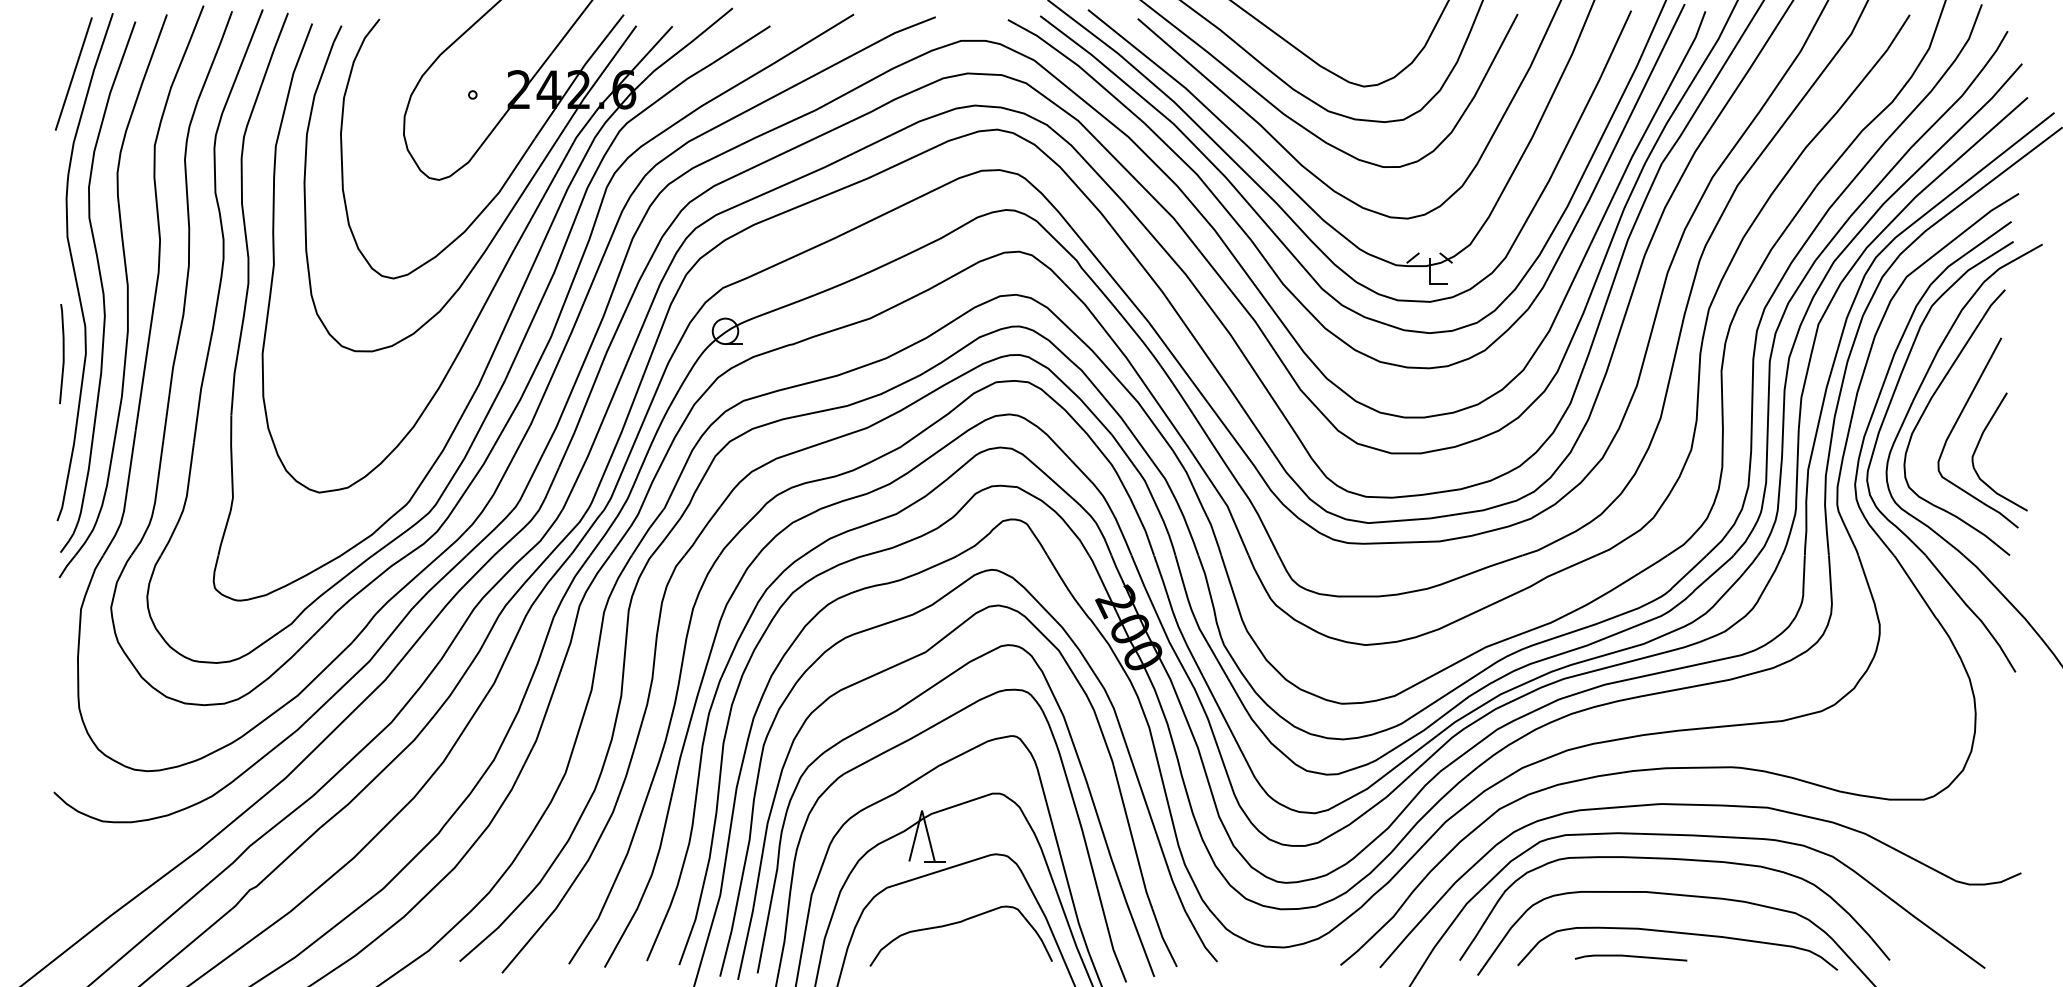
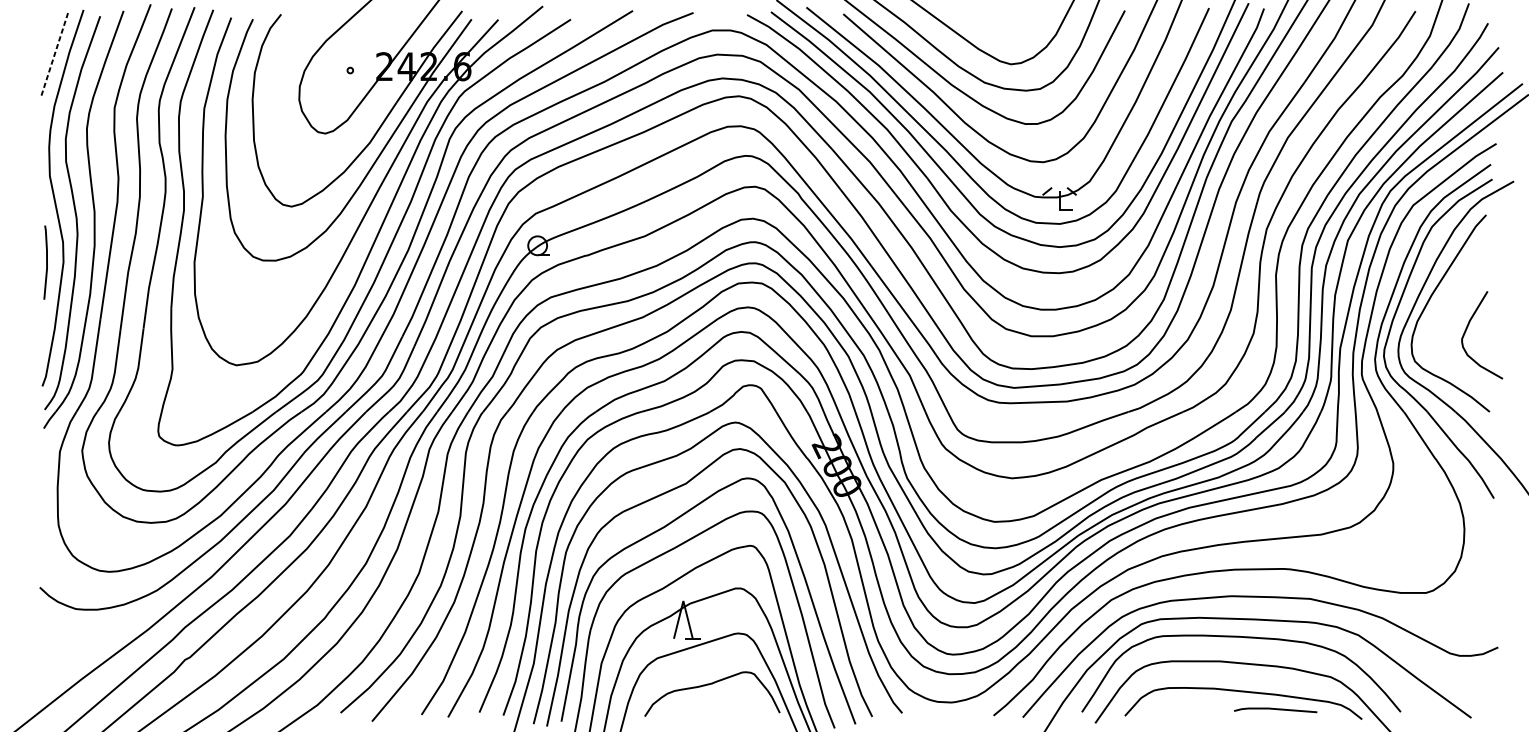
line: (73, 74) -> (54, 55), solid -> dashed
curve: (1957, 422) -> (1450, 313), removed
line: (1631, 957) -> (1275, 709), moved

